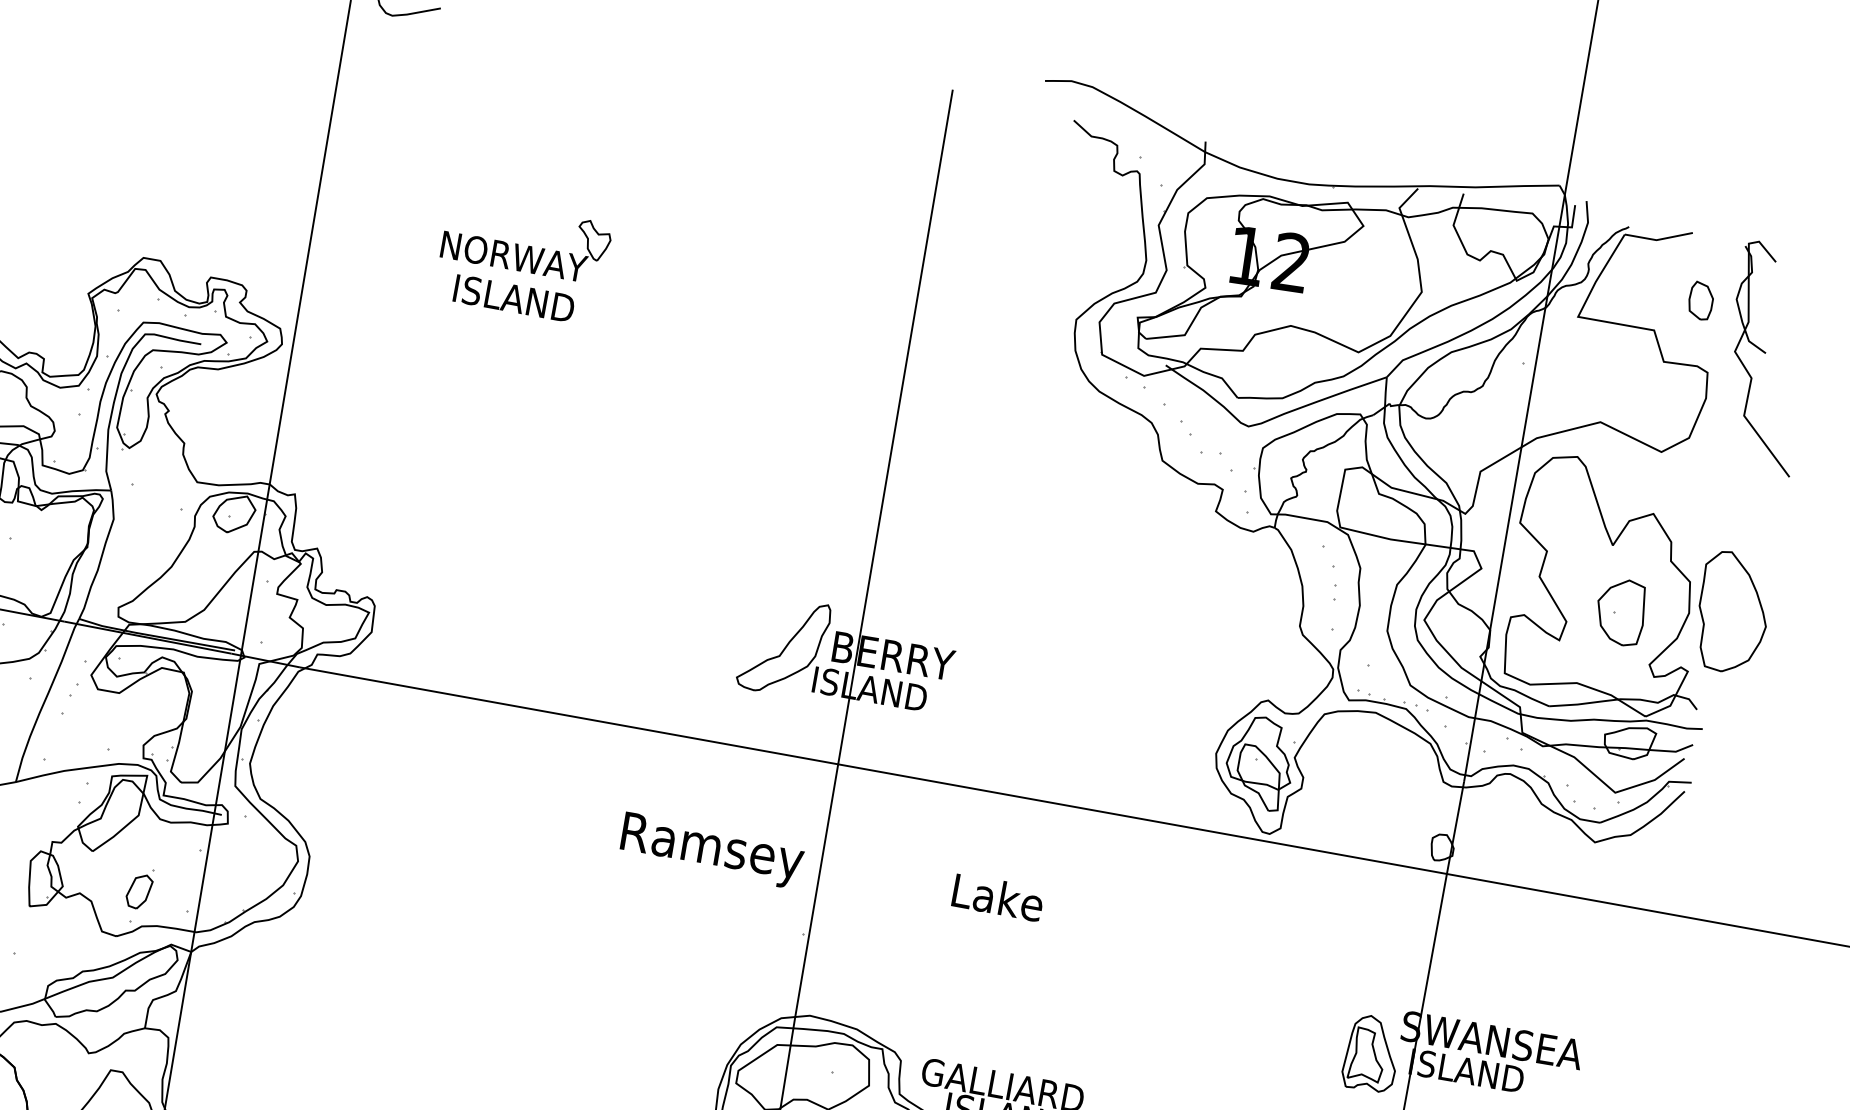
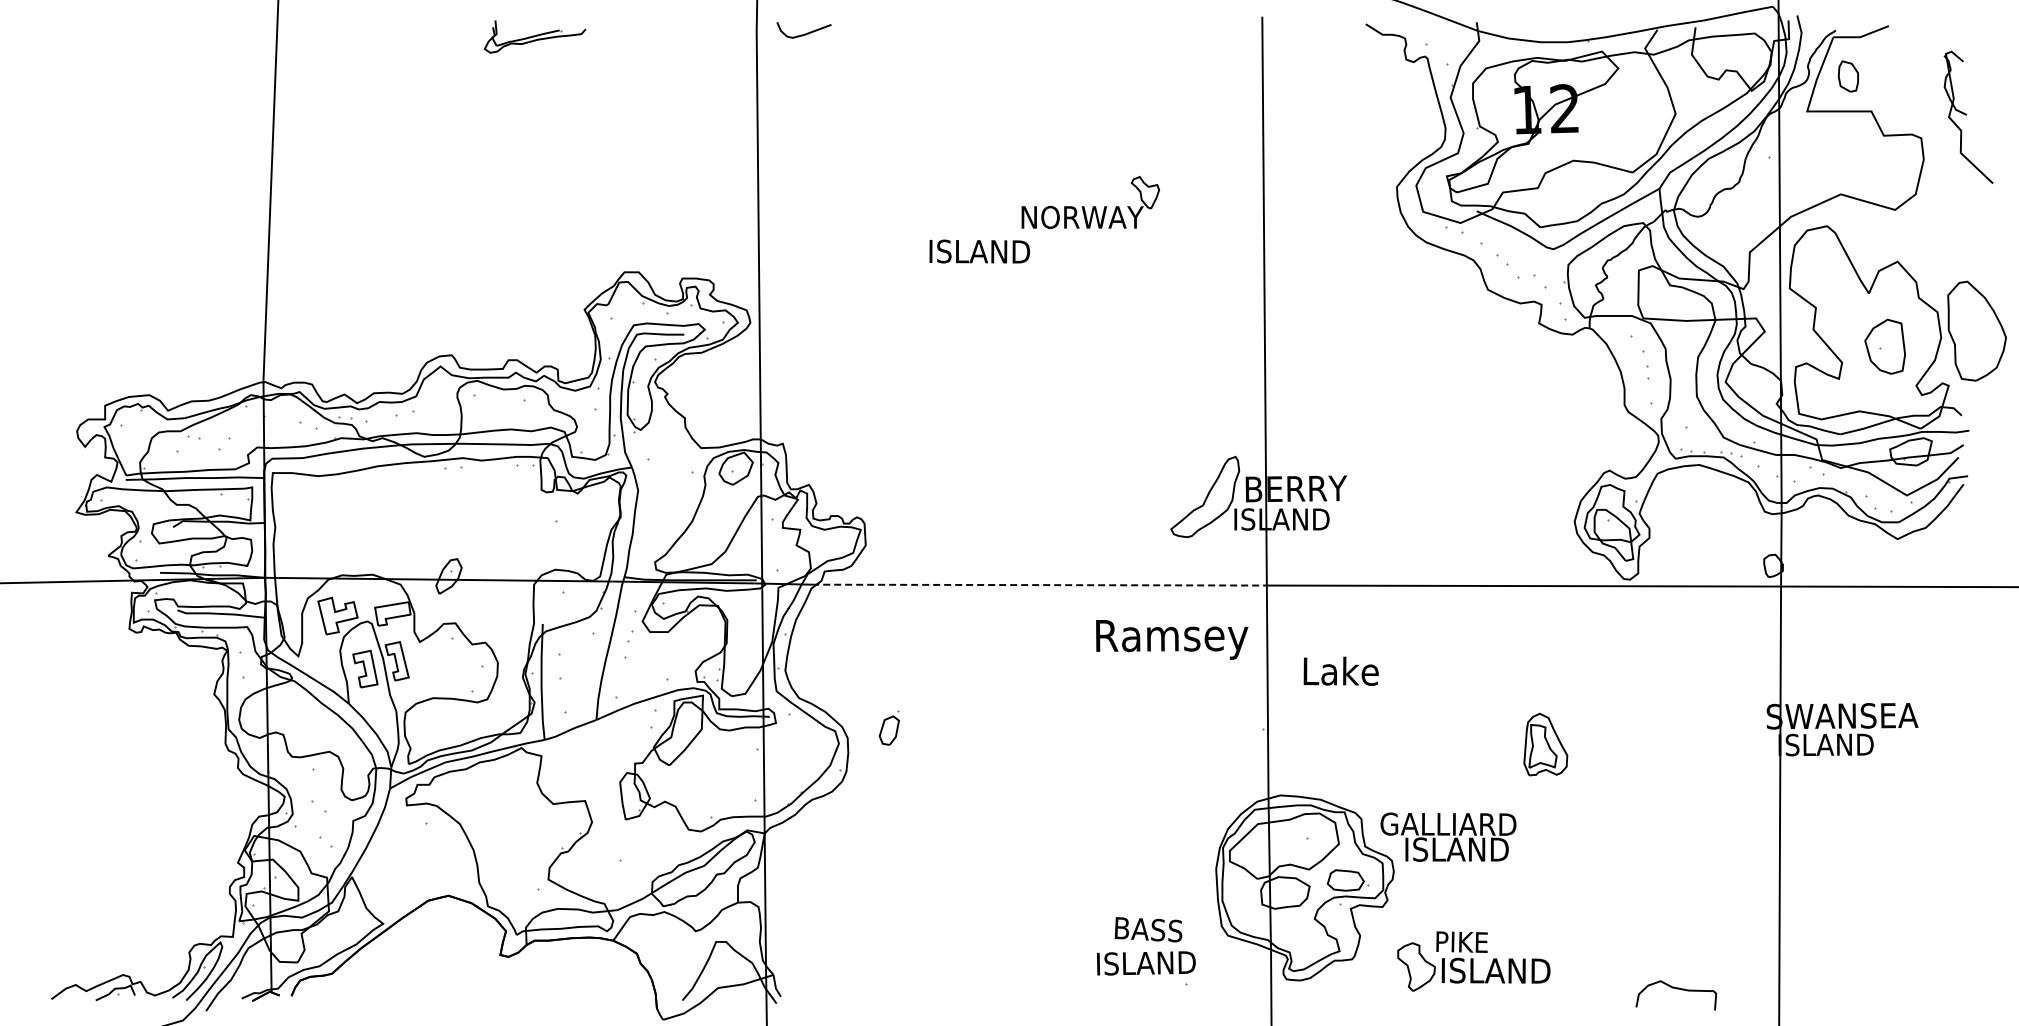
part: (526, 240) -> (1090, 202), moved
text: (513, 298) -> (979, 251), moved
part: (1699, 300) -> (1847, 76), moved
part: (1767, 358) -> (1968, 117), size x0.7
line: (570, 716) -> (1040, 585), solid -> dashed
text: (712, 850) -> (1172, 639), moved
part: (138, 887) -> (888, 727), moved
text: (997, 896) -> (1340, 670), moved
part: (1371, 1053) -> (1545, 744), moved

